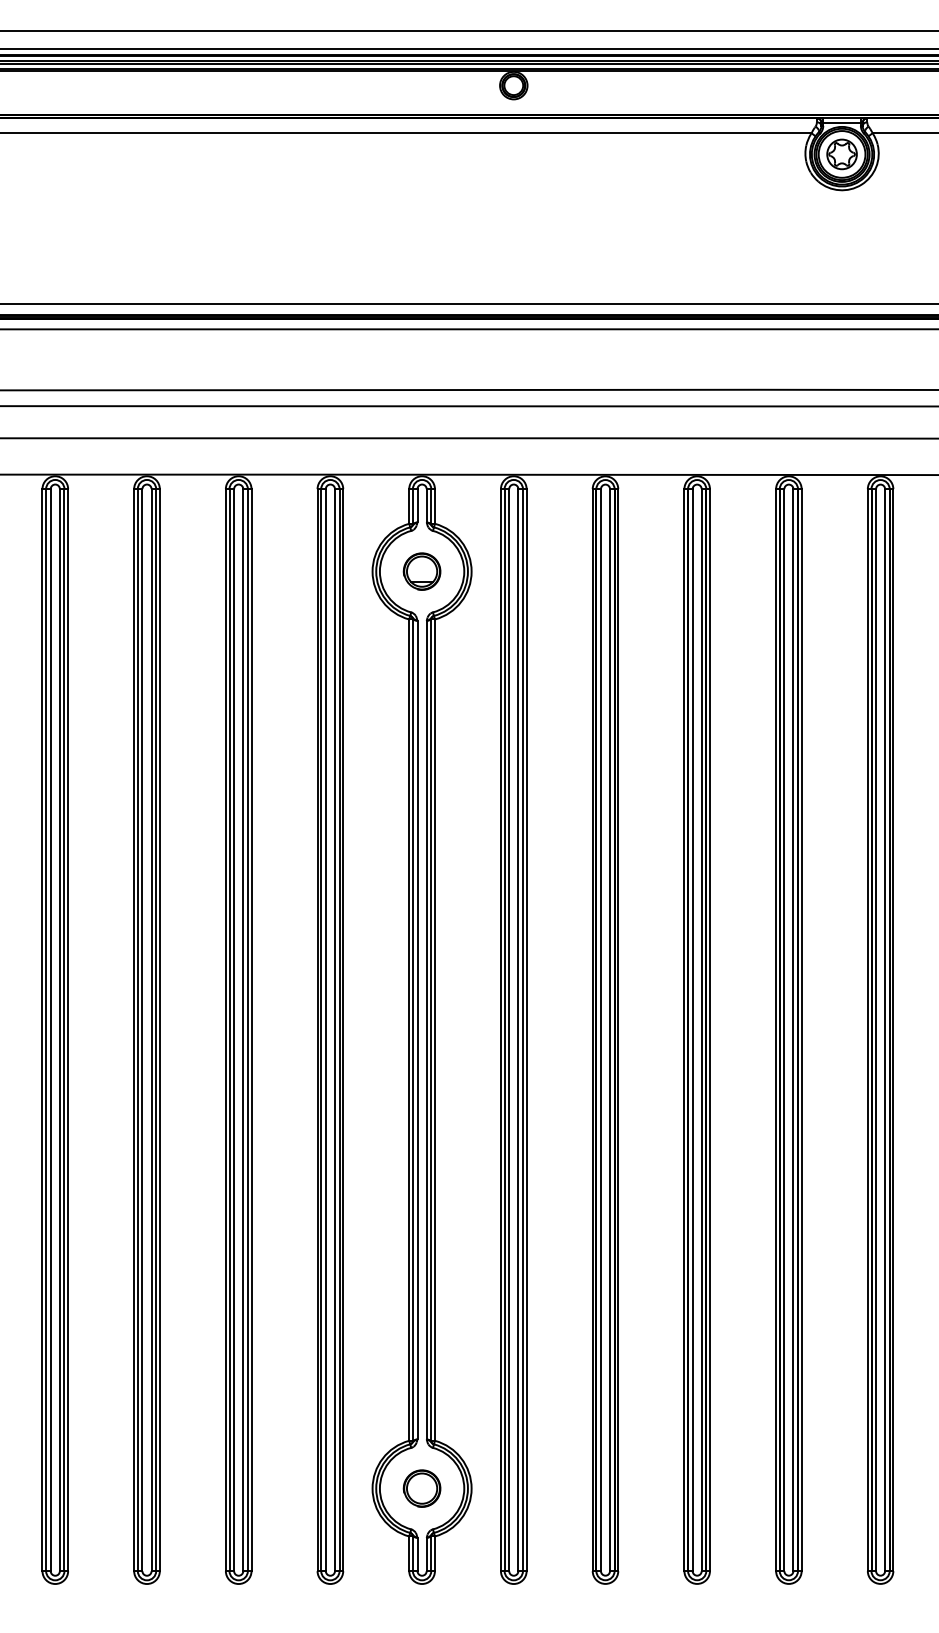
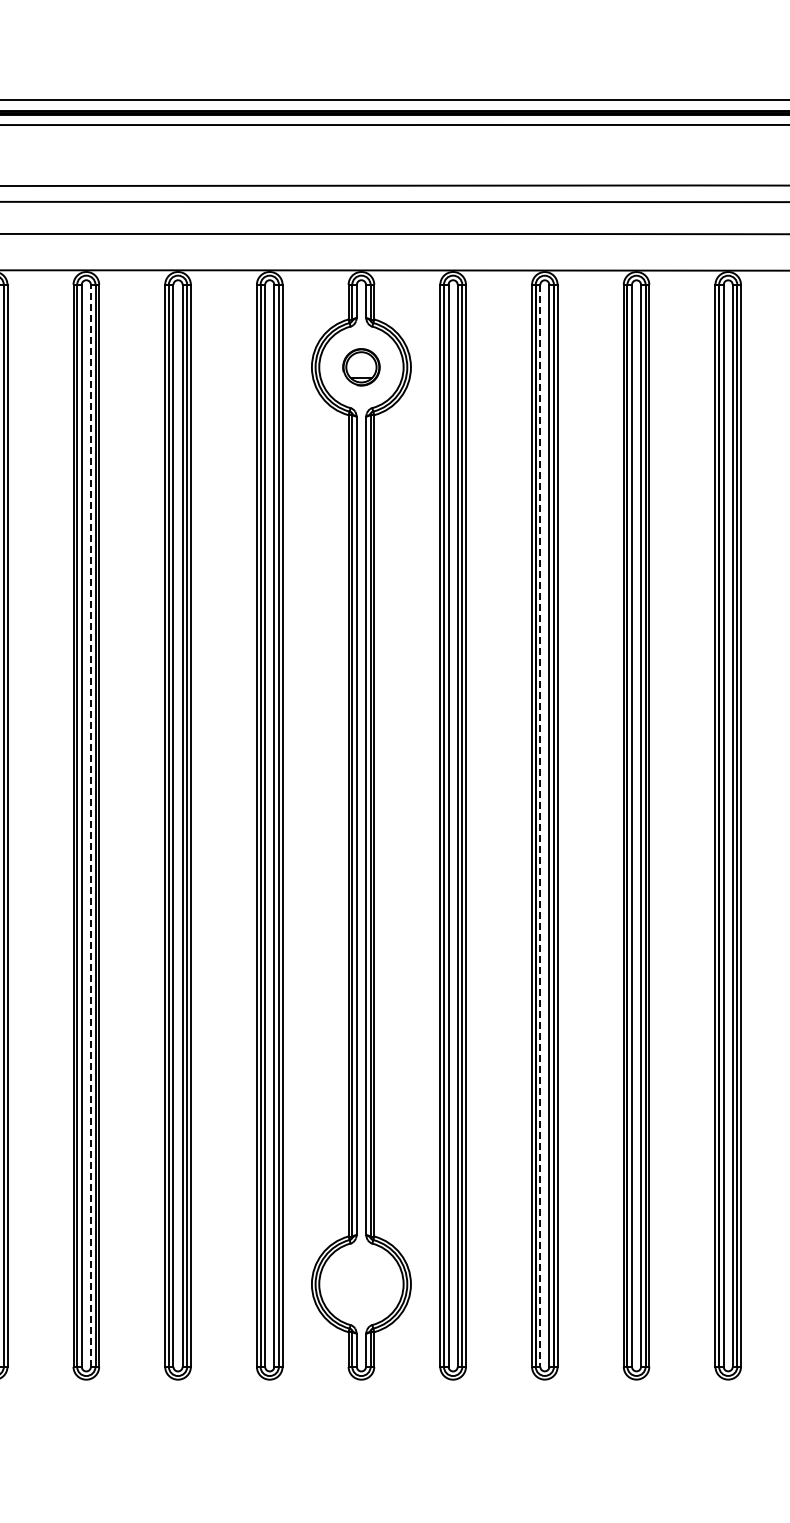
line: (151, 1029) -> (90, 825), solid -> dashed
line: (601, 1030) -> (540, 826), solid -> dashed
part: (421, 1488) -> (360, 1284), removed

